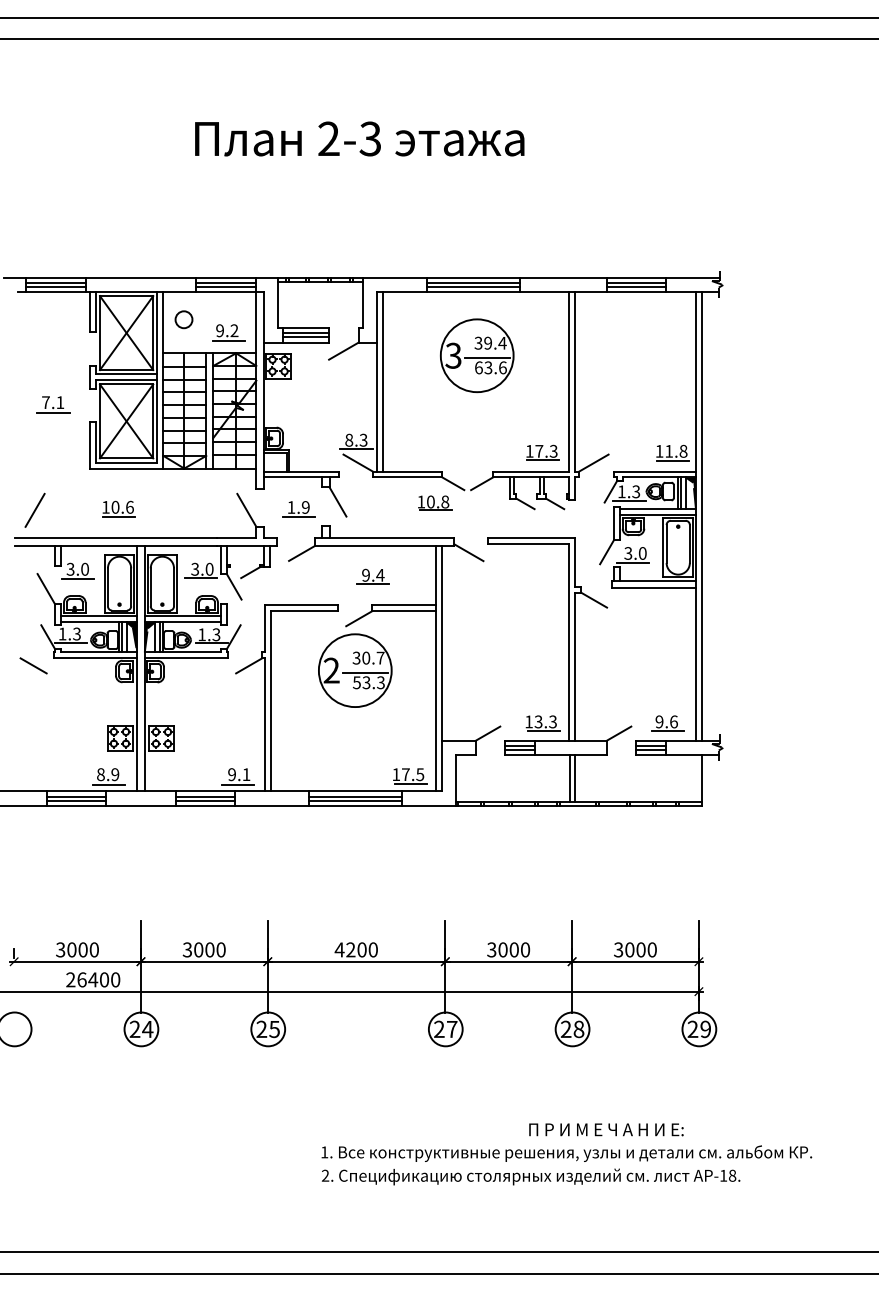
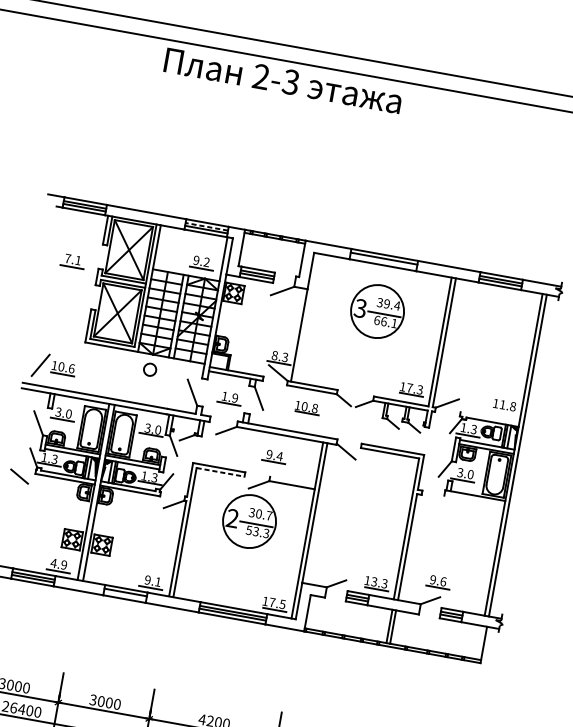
text: (359, 138) -> (283, 80), moved
line: (225, 282) -> (206, 226), solid -> dashed
line: (472, 286) -> (383, 261), removed
circle: (183, 319) -> (149, 369), moved
text: (495, 367) -> (389, 322), 63.6 -> 66.1
line: (383, 381) -> (307, 317), removed
part: (53, 404) -> (73, 261), moved
line: (673, 461) -> (504, 412), removed
line: (654, 471) -> (489, 417), removed
part: (435, 502) -> (307, 407), moved
part: (118, 508) -> (63, 368), moved
line: (653, 588) -> (473, 501), removed
line: (594, 599) -> (430, 501), removed
line: (403, 605) -> (292, 481), removed
line: (304, 611) -> (220, 472), solid -> dashed
part: (667, 723) -> (438, 582), moved
text: (100, 774) -> (53, 563), 8.9 -> 4.9
line: (204, 800) -> (124, 595), removed

